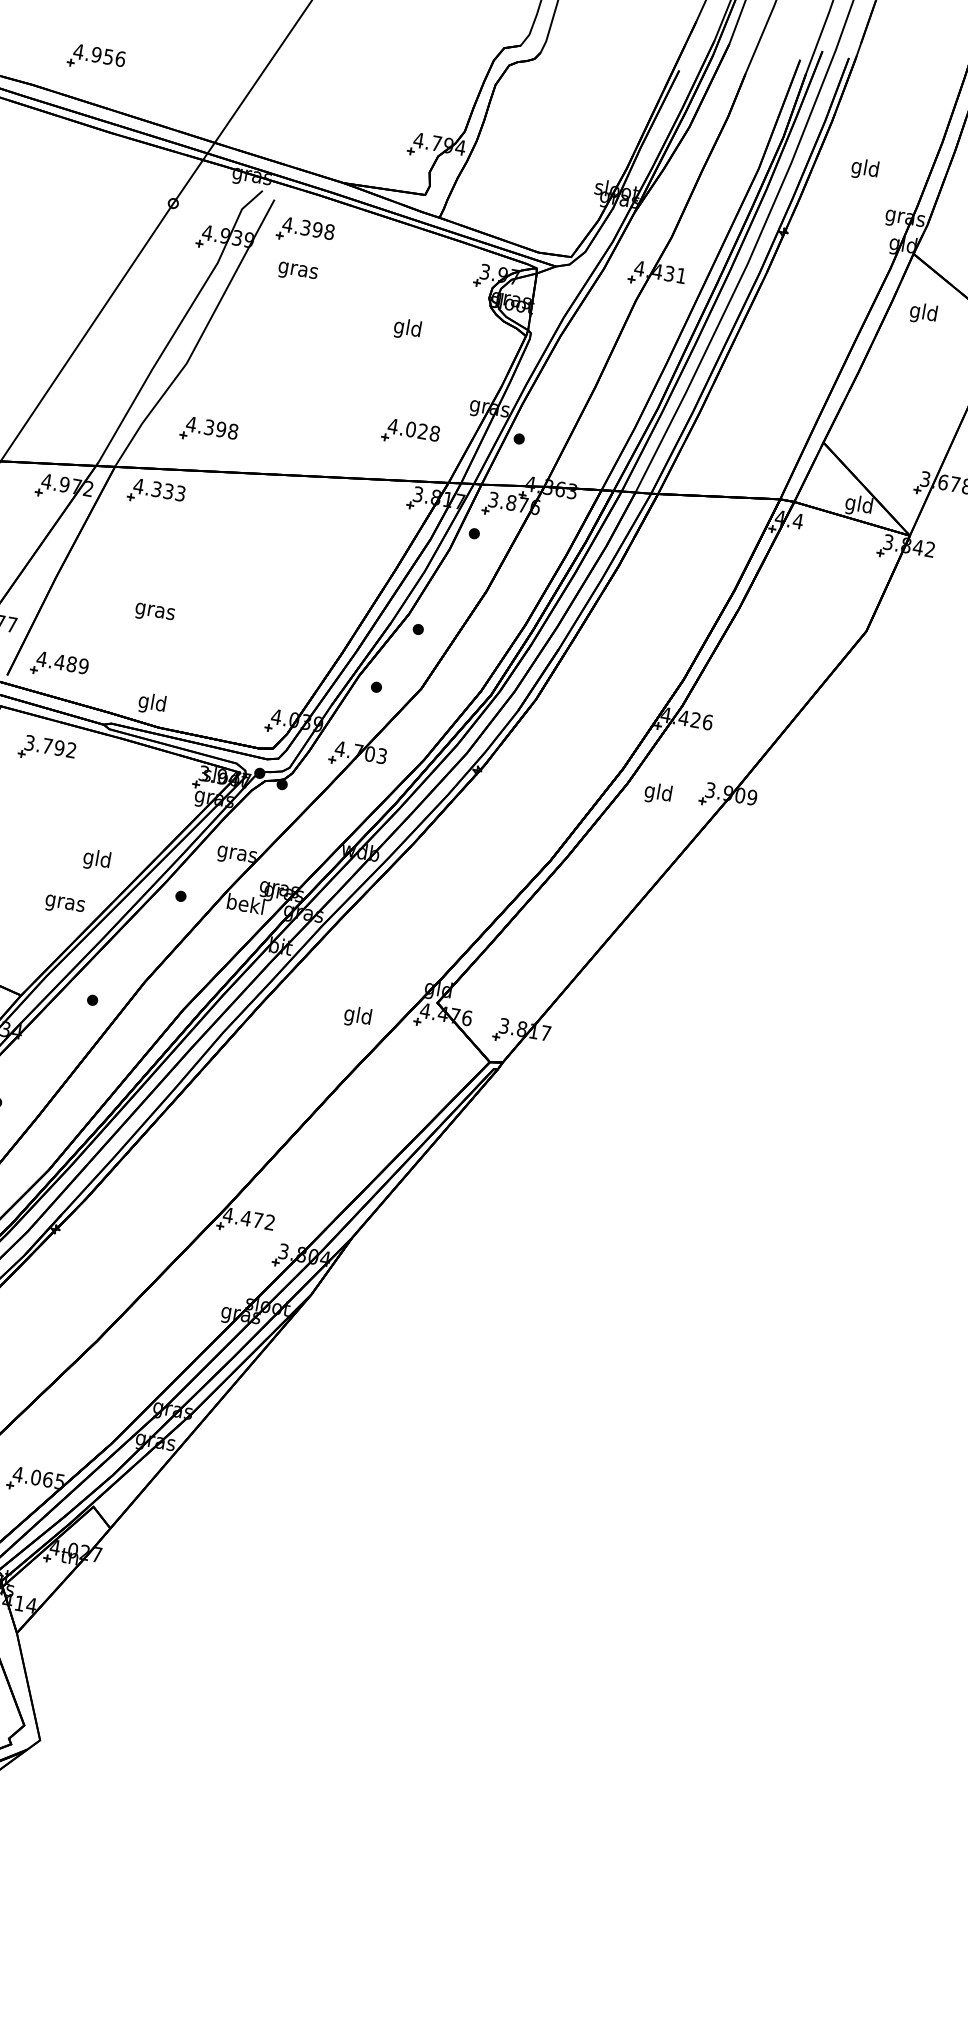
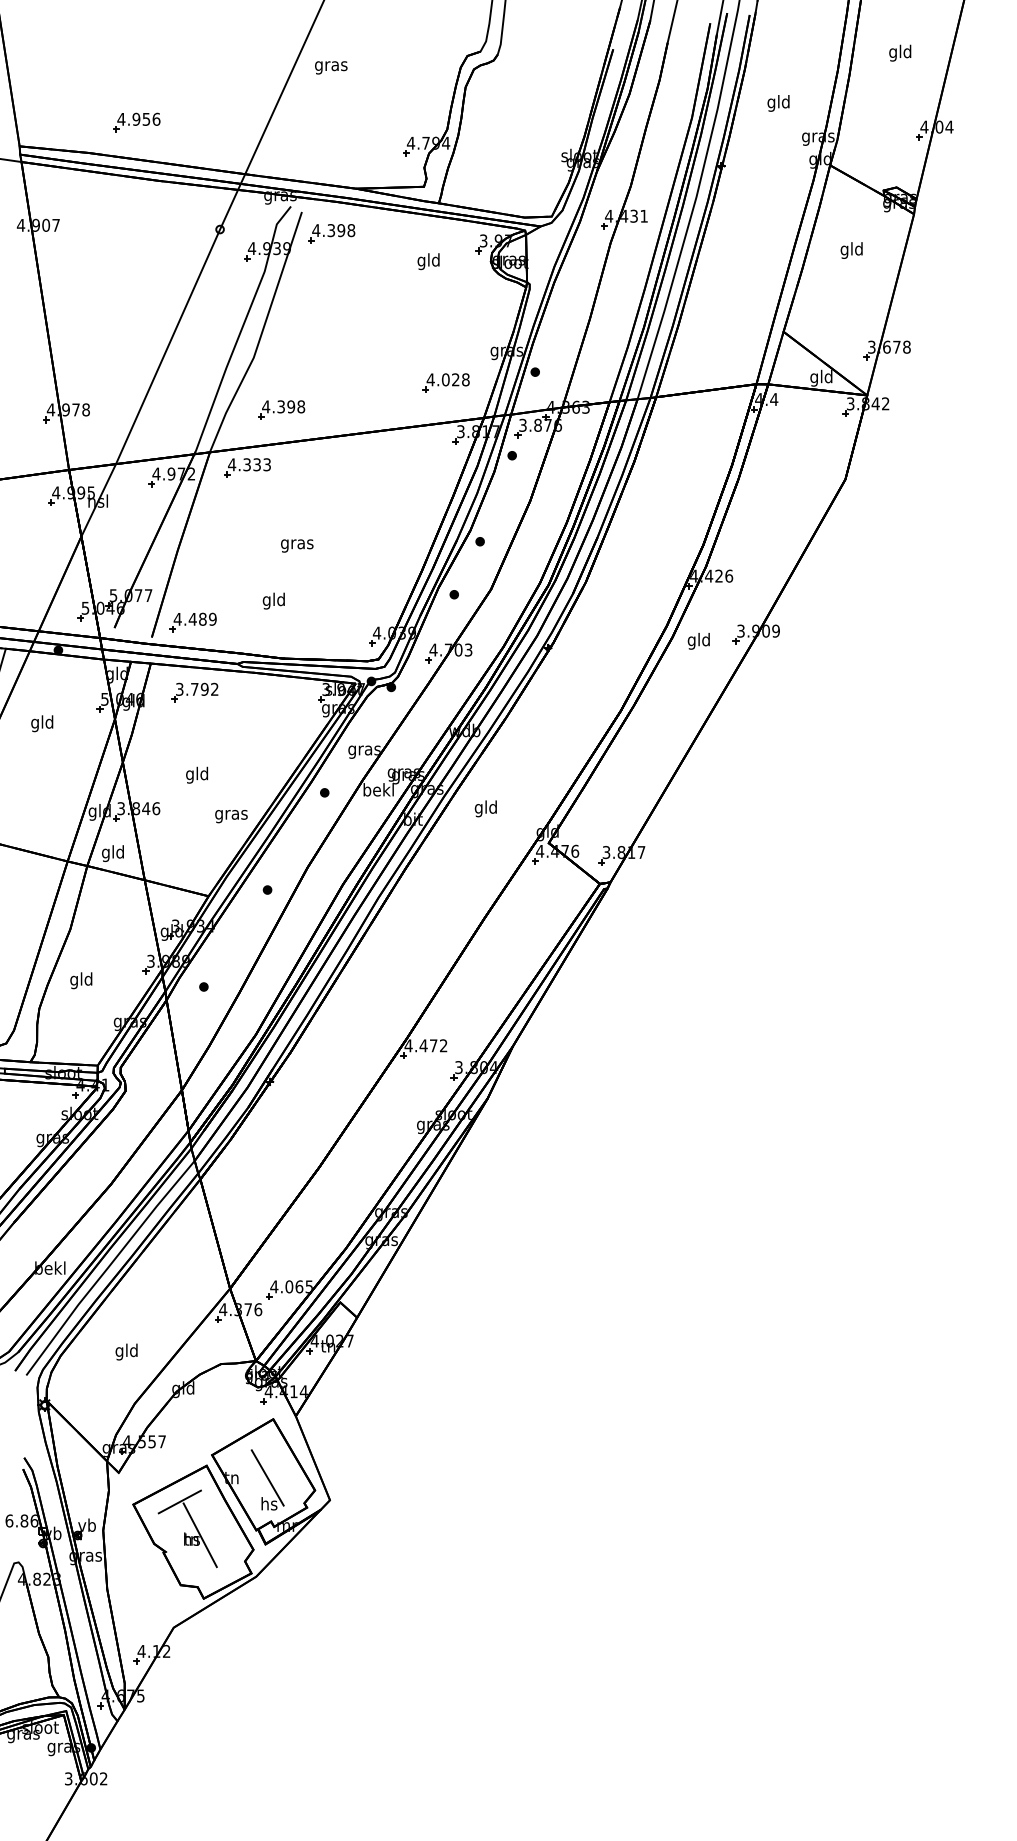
text: (298, 271) -> (331, 67), moved
text: (923, 313) -> (851, 250), moved
text: (407, 329) -> (428, 261), moved
text: (155, 612) -> (297, 545), moved
text: (151, 703) -> (273, 600), moved
text: (96, 859) -> (196, 774), moved
text: (357, 1016) -> (485, 808), moved

